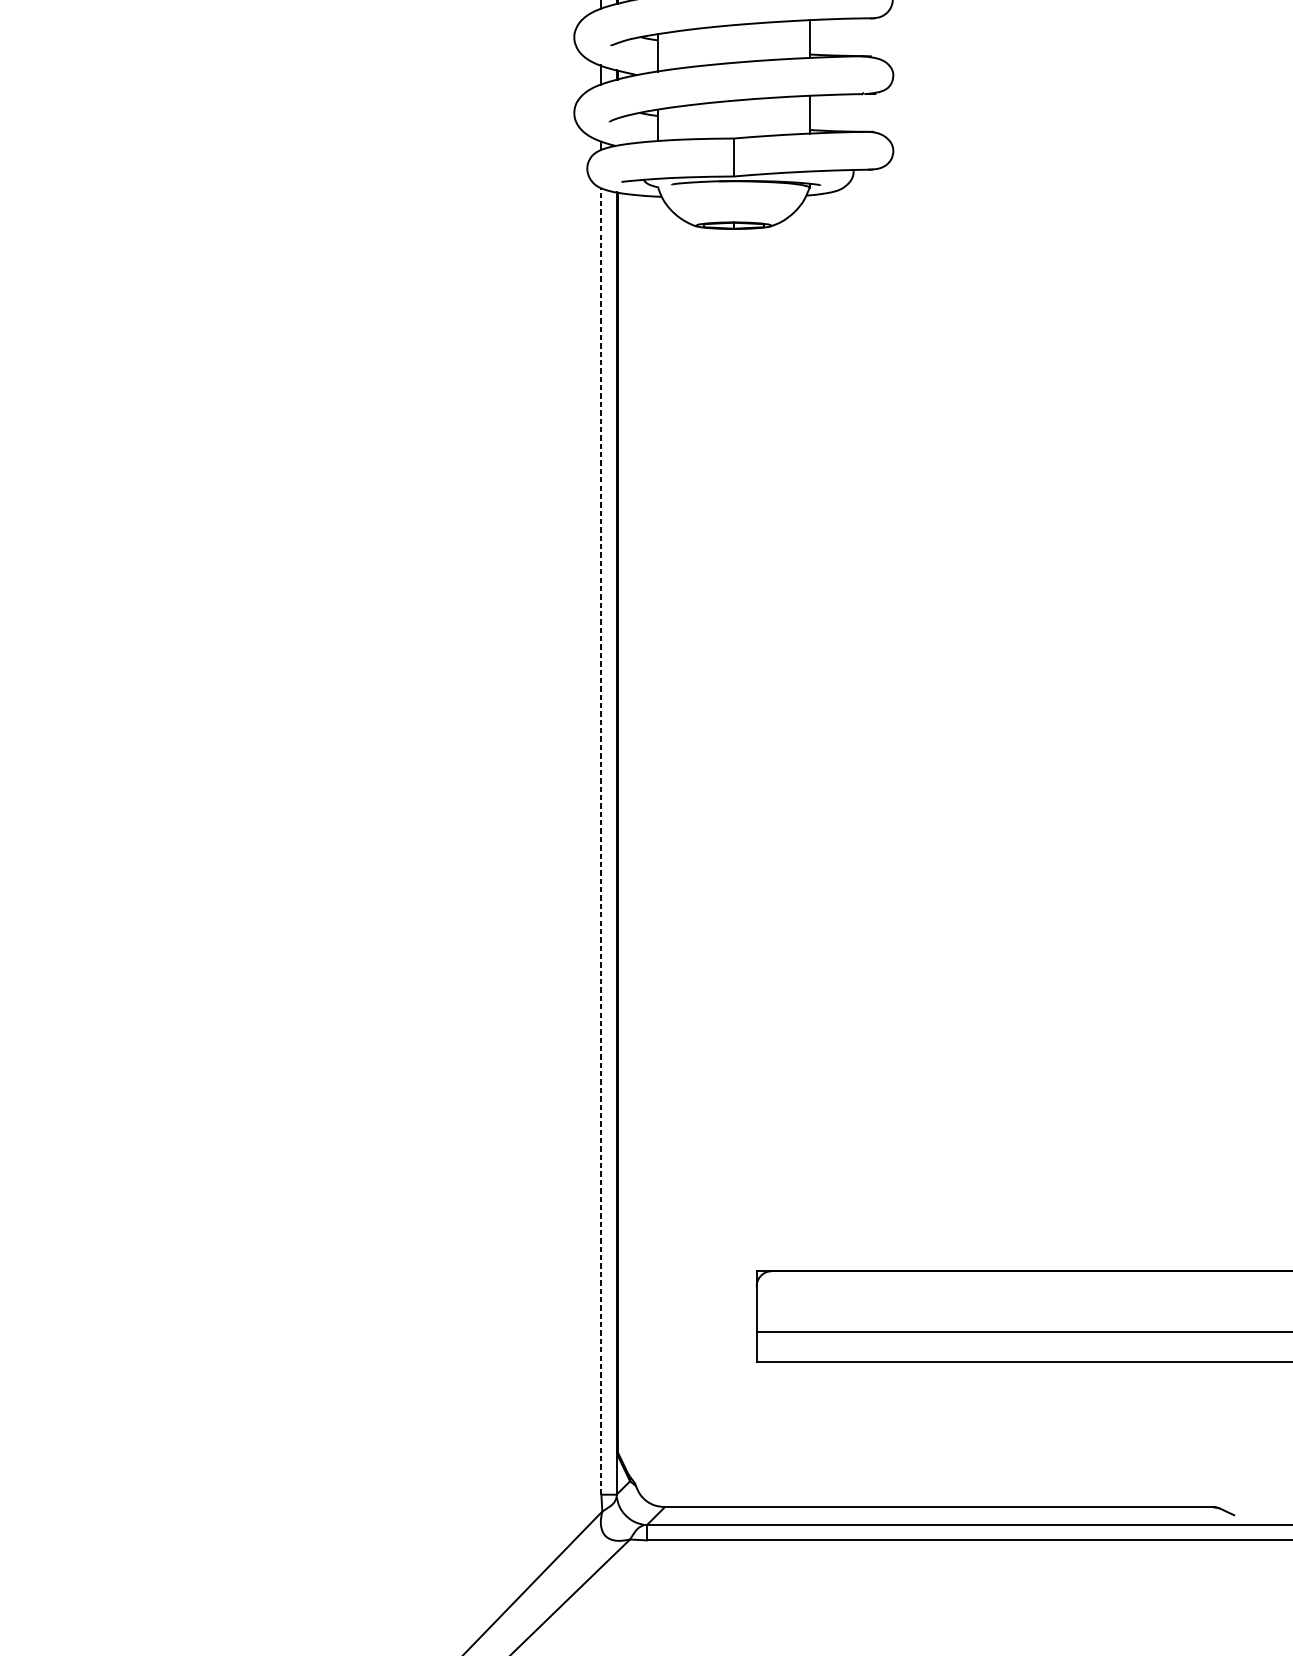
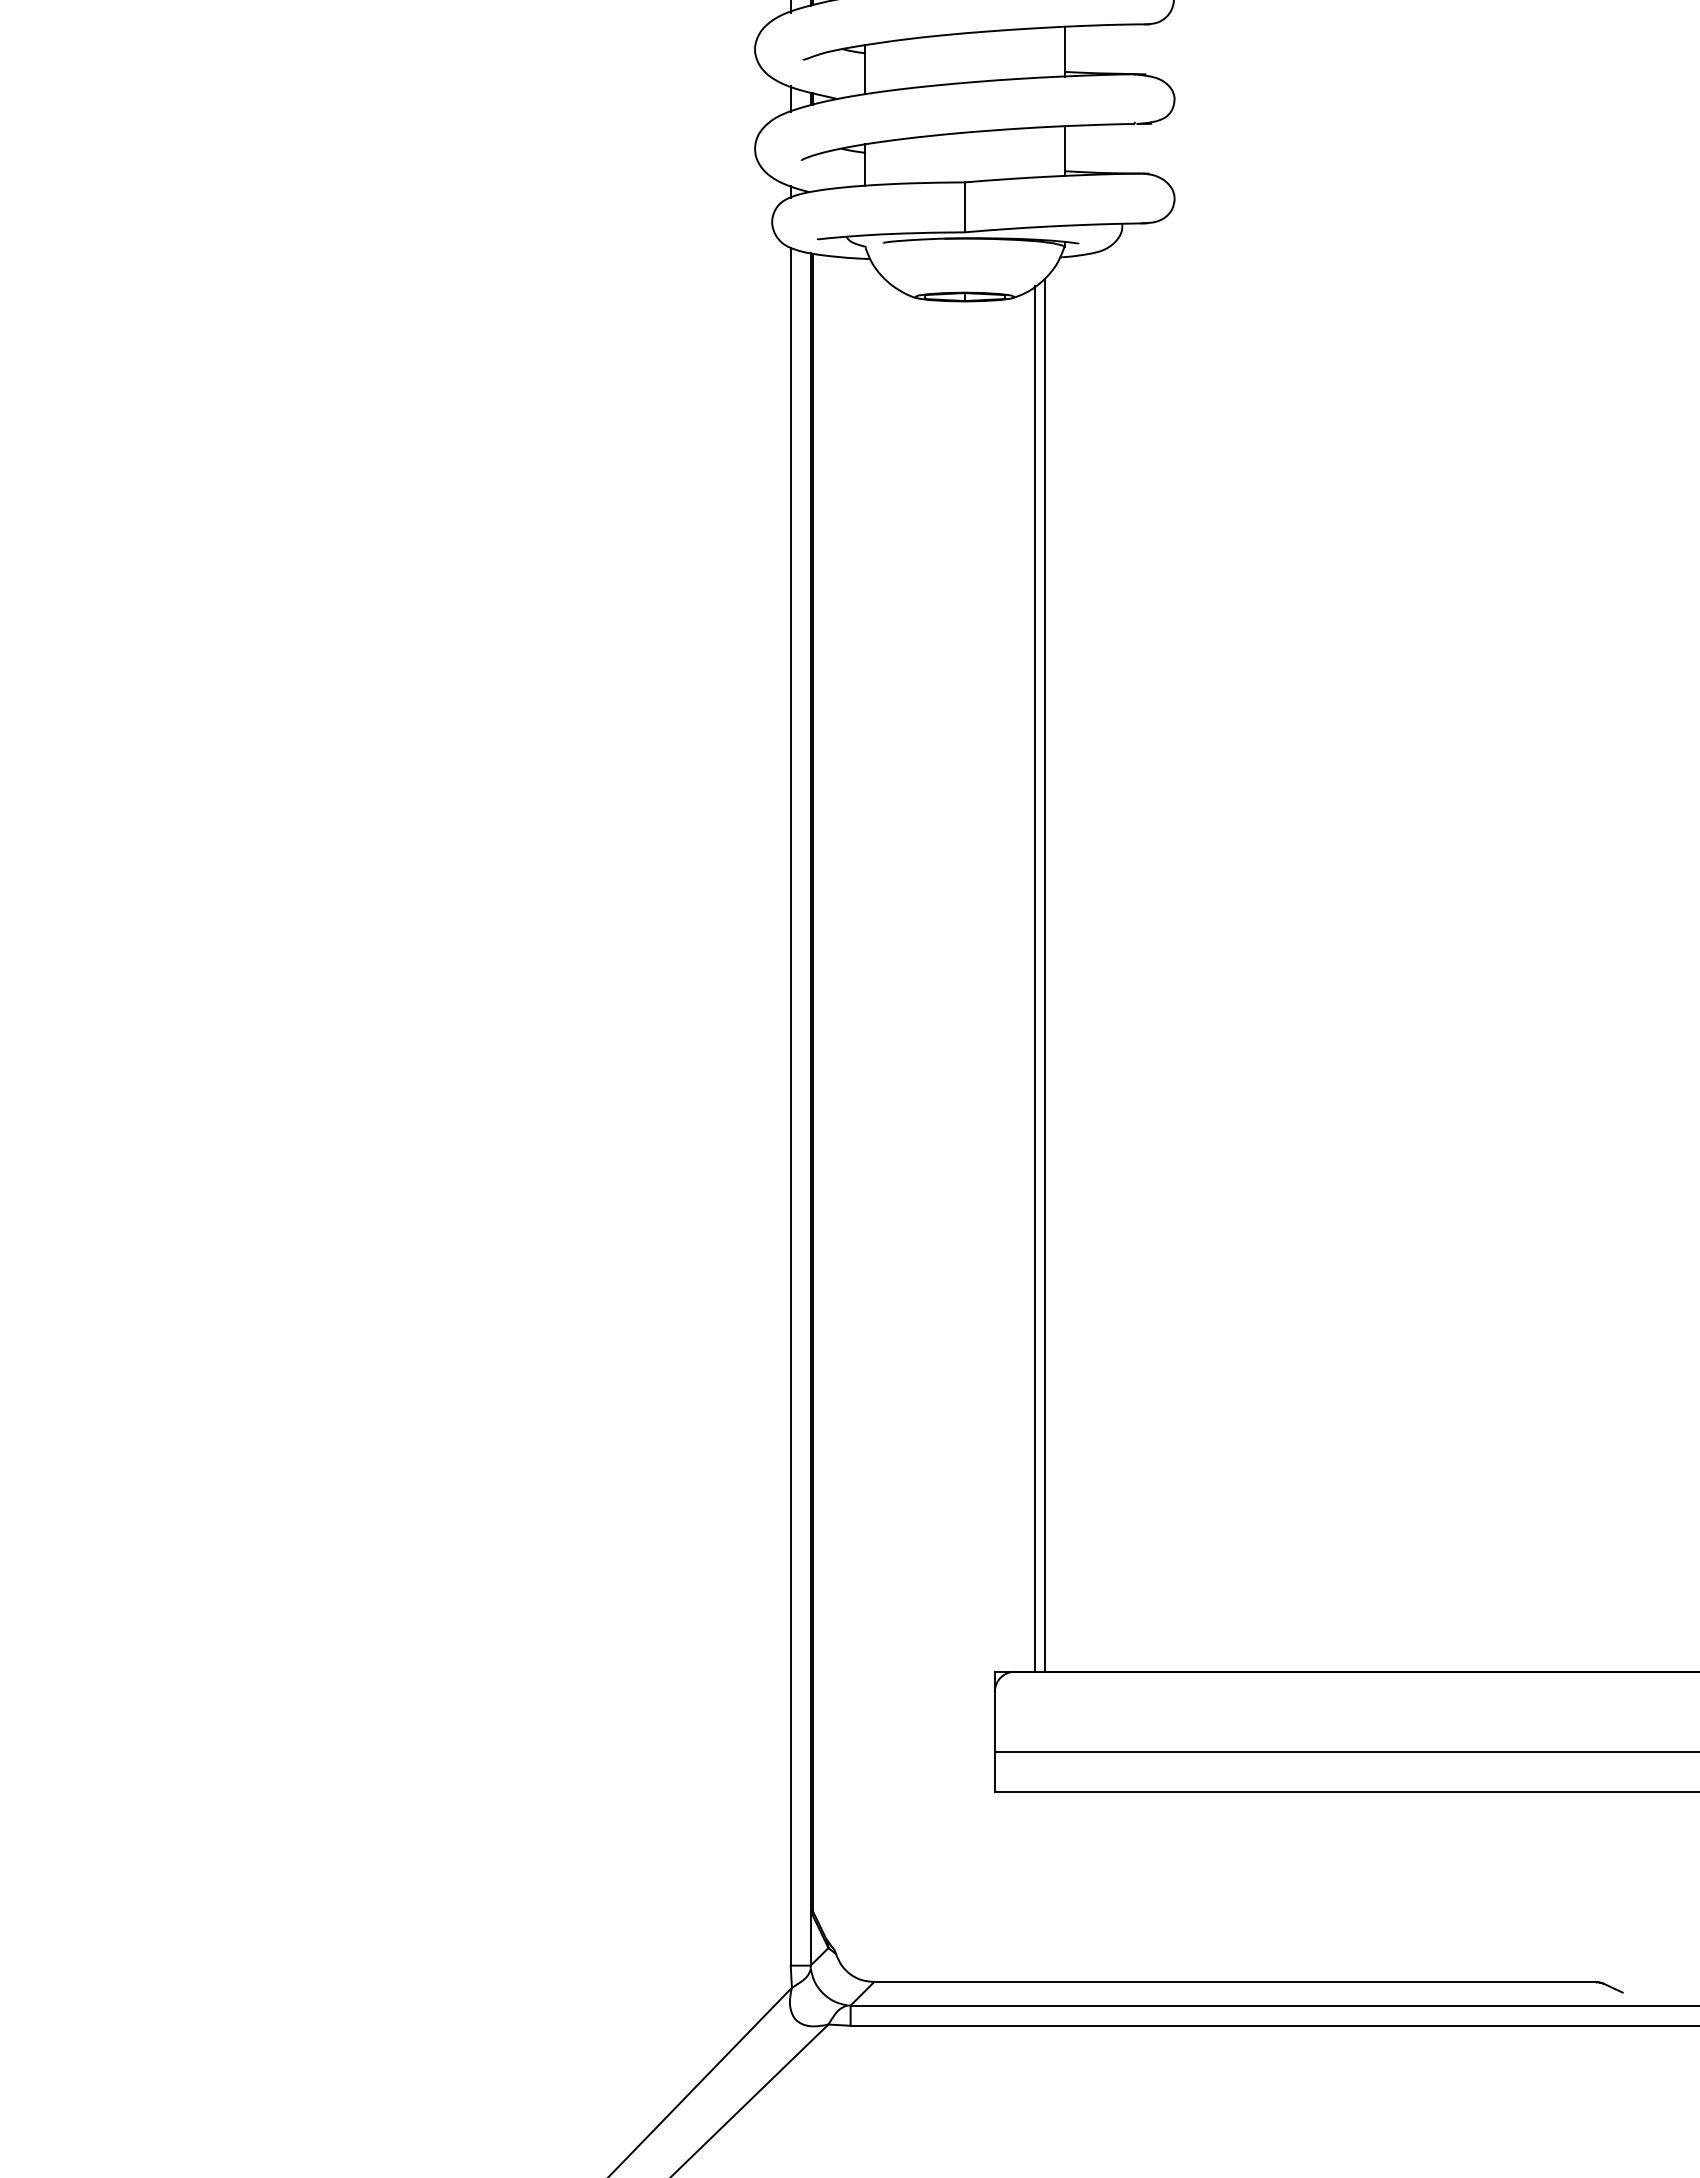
line: (794, 741) -> (1044, 975), added
line: (786, 743) -> (1034, 978), added
line: (601, 841) -> (790, 1106), dashed -> solid

